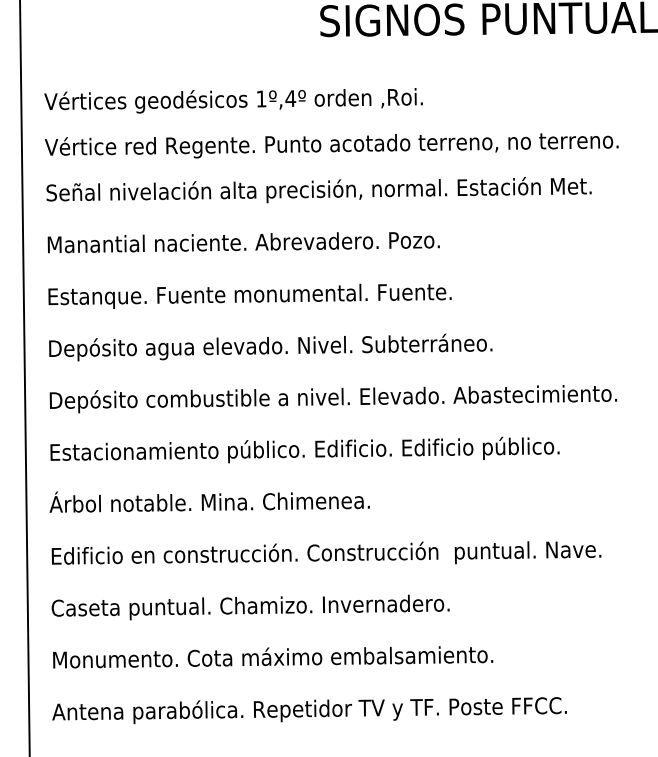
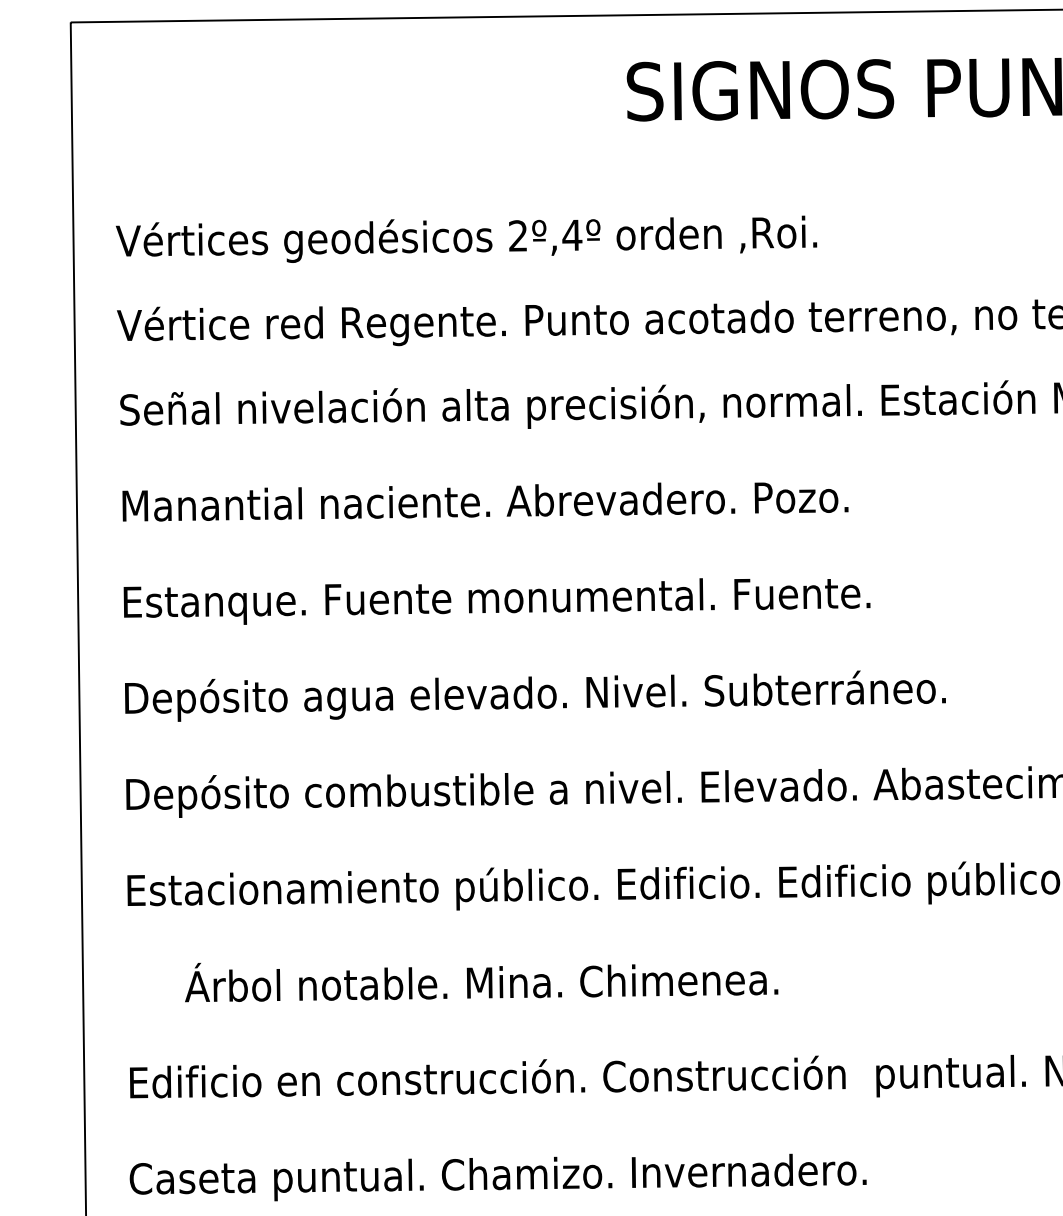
text: (261, 98) -> (518, 235), 1º,4º -> 2º,4º
text: (209, 501) -> (481, 981), moved

